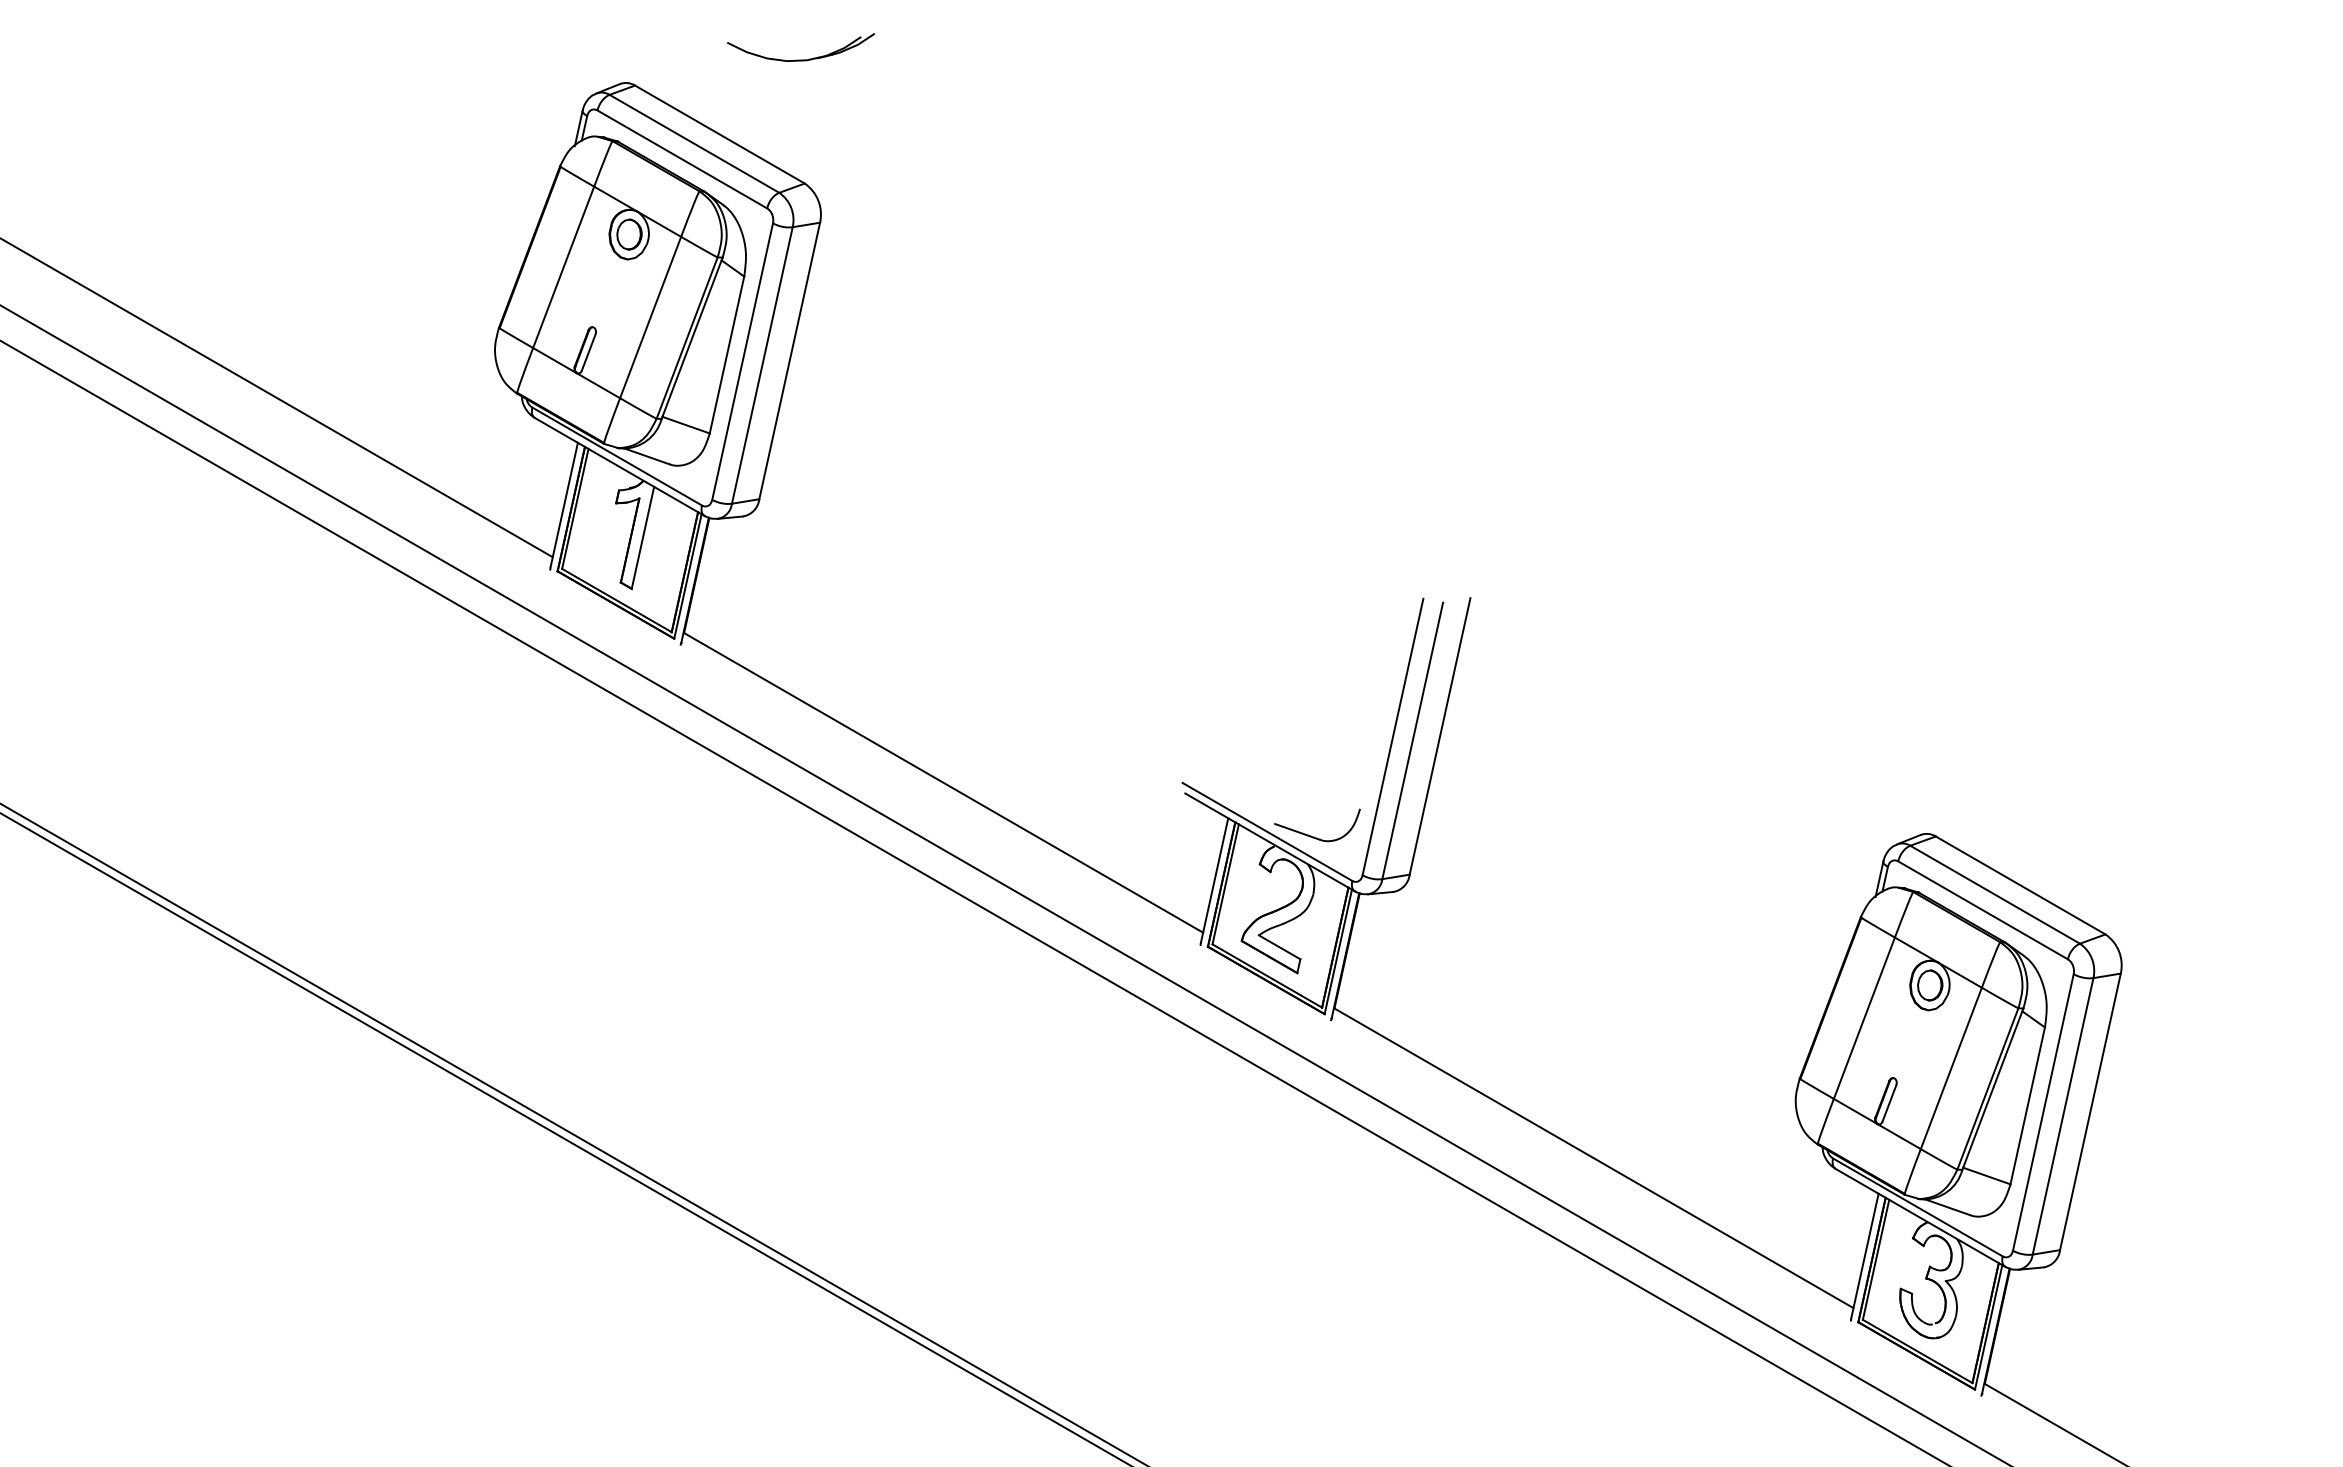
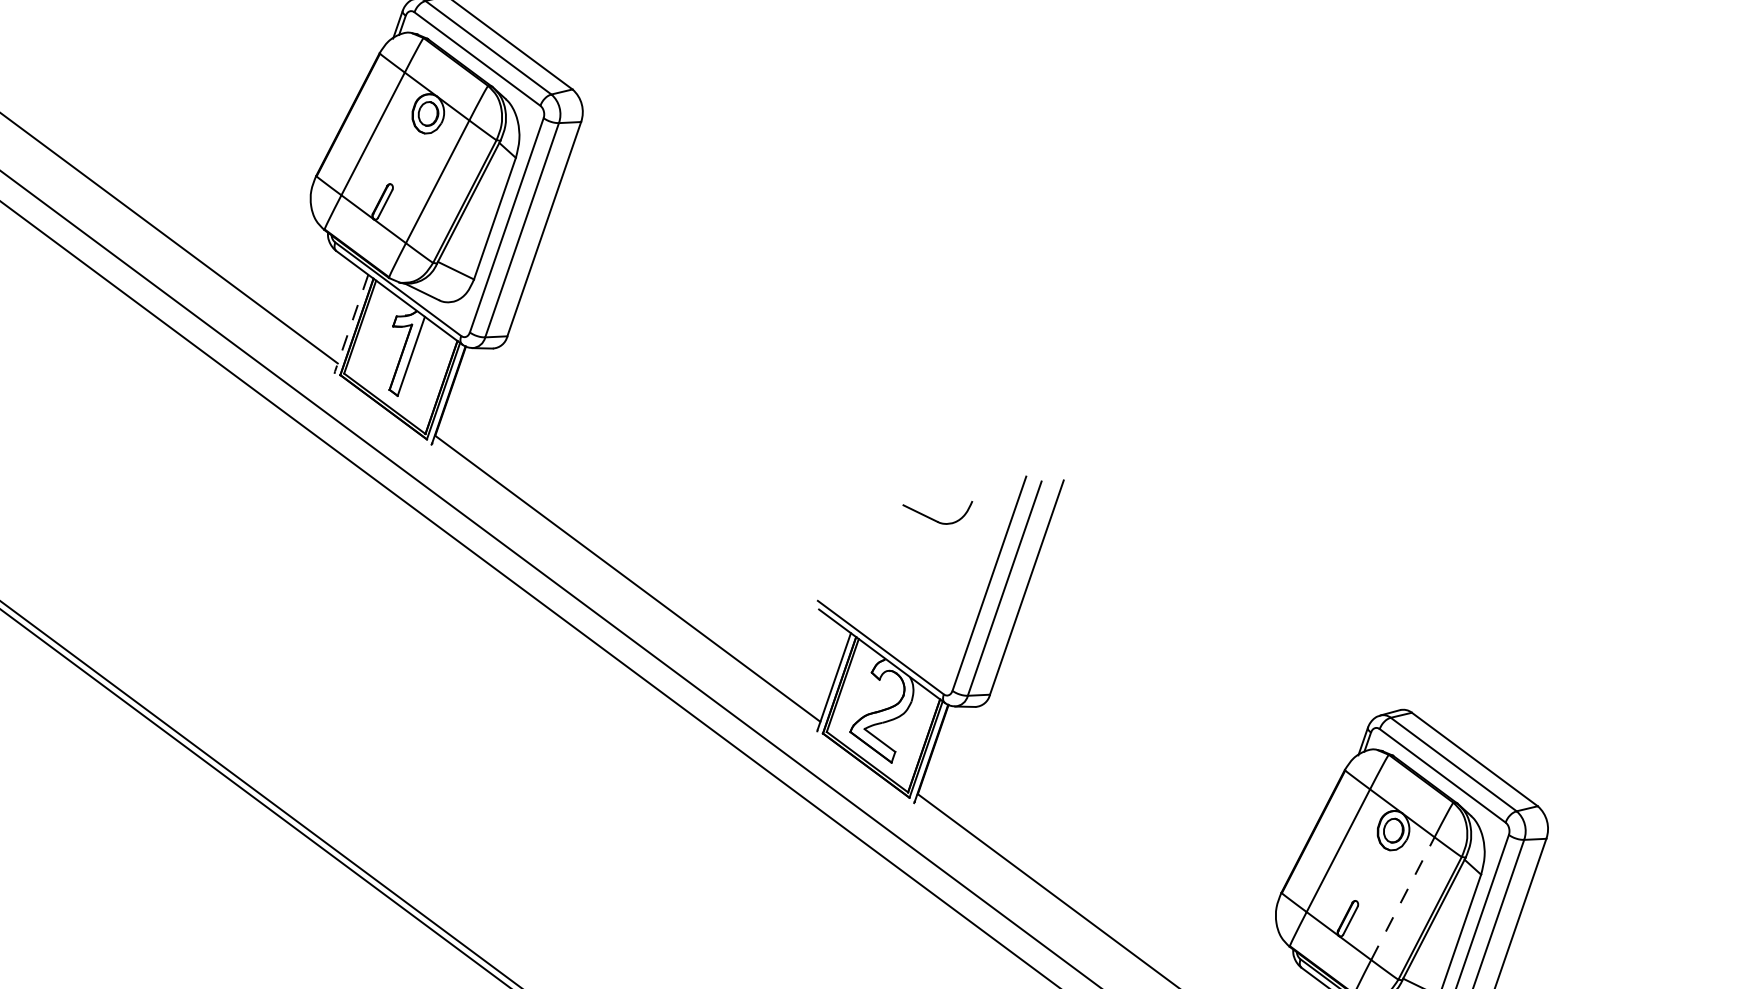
line: (564, 505) -> (351, 323), solid -> dashed
part: (1314, 836) -> (933, 518), moved
line: (1951, 1067) -> (1403, 897), solid -> dashed

